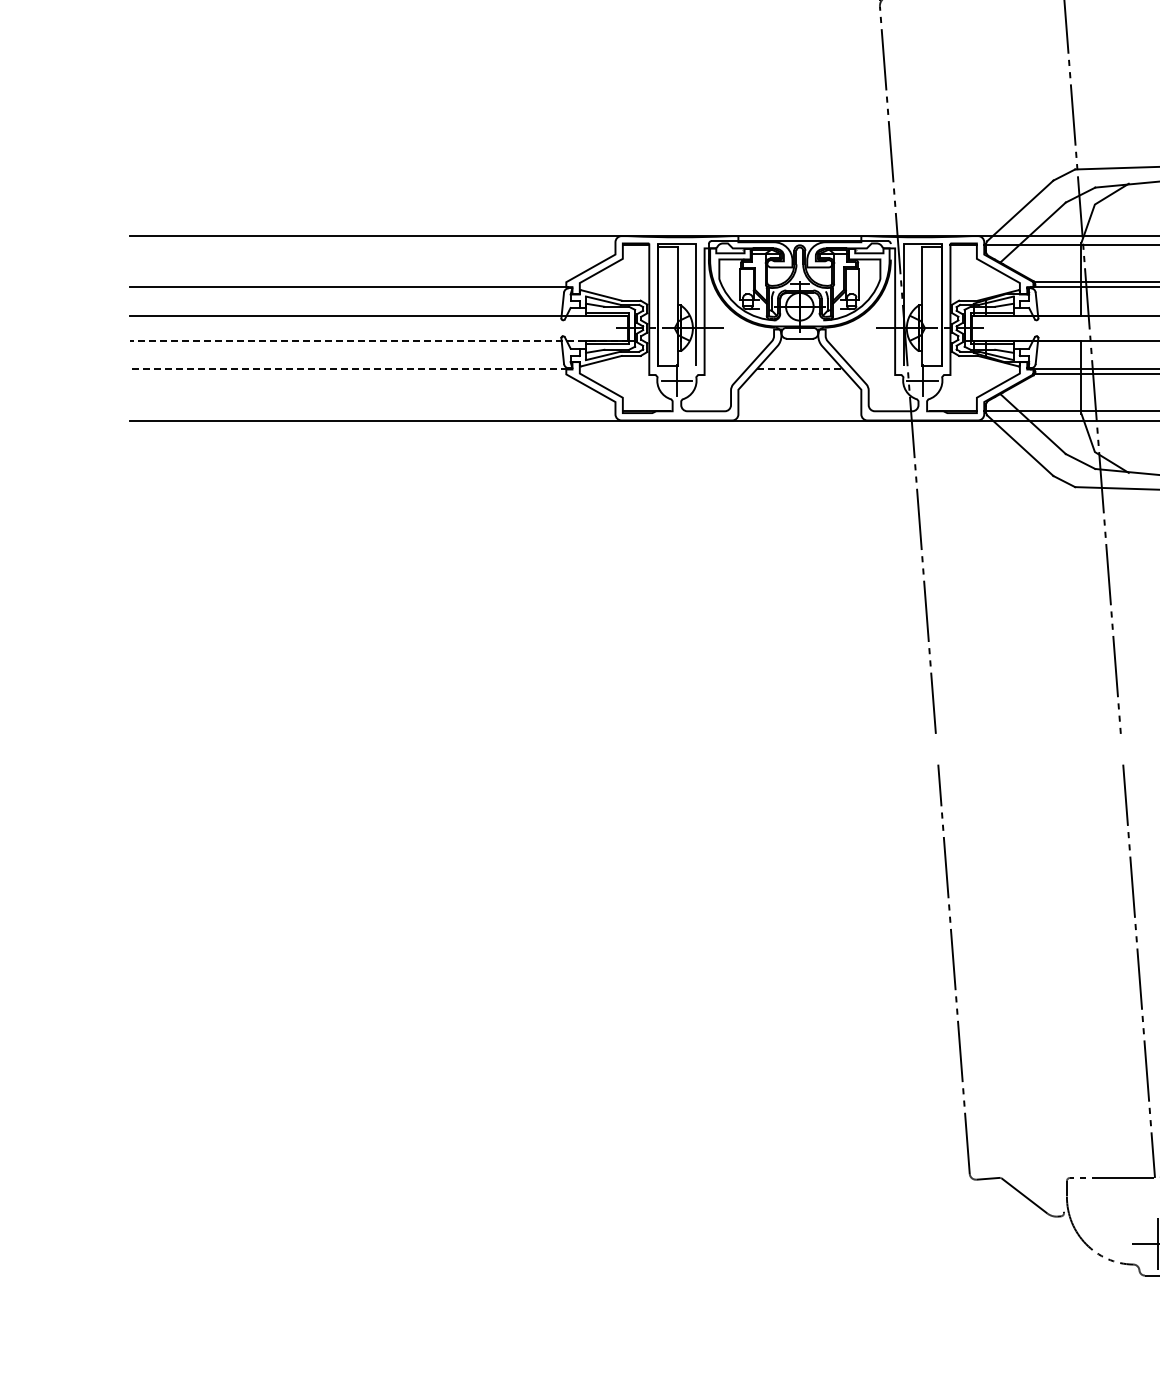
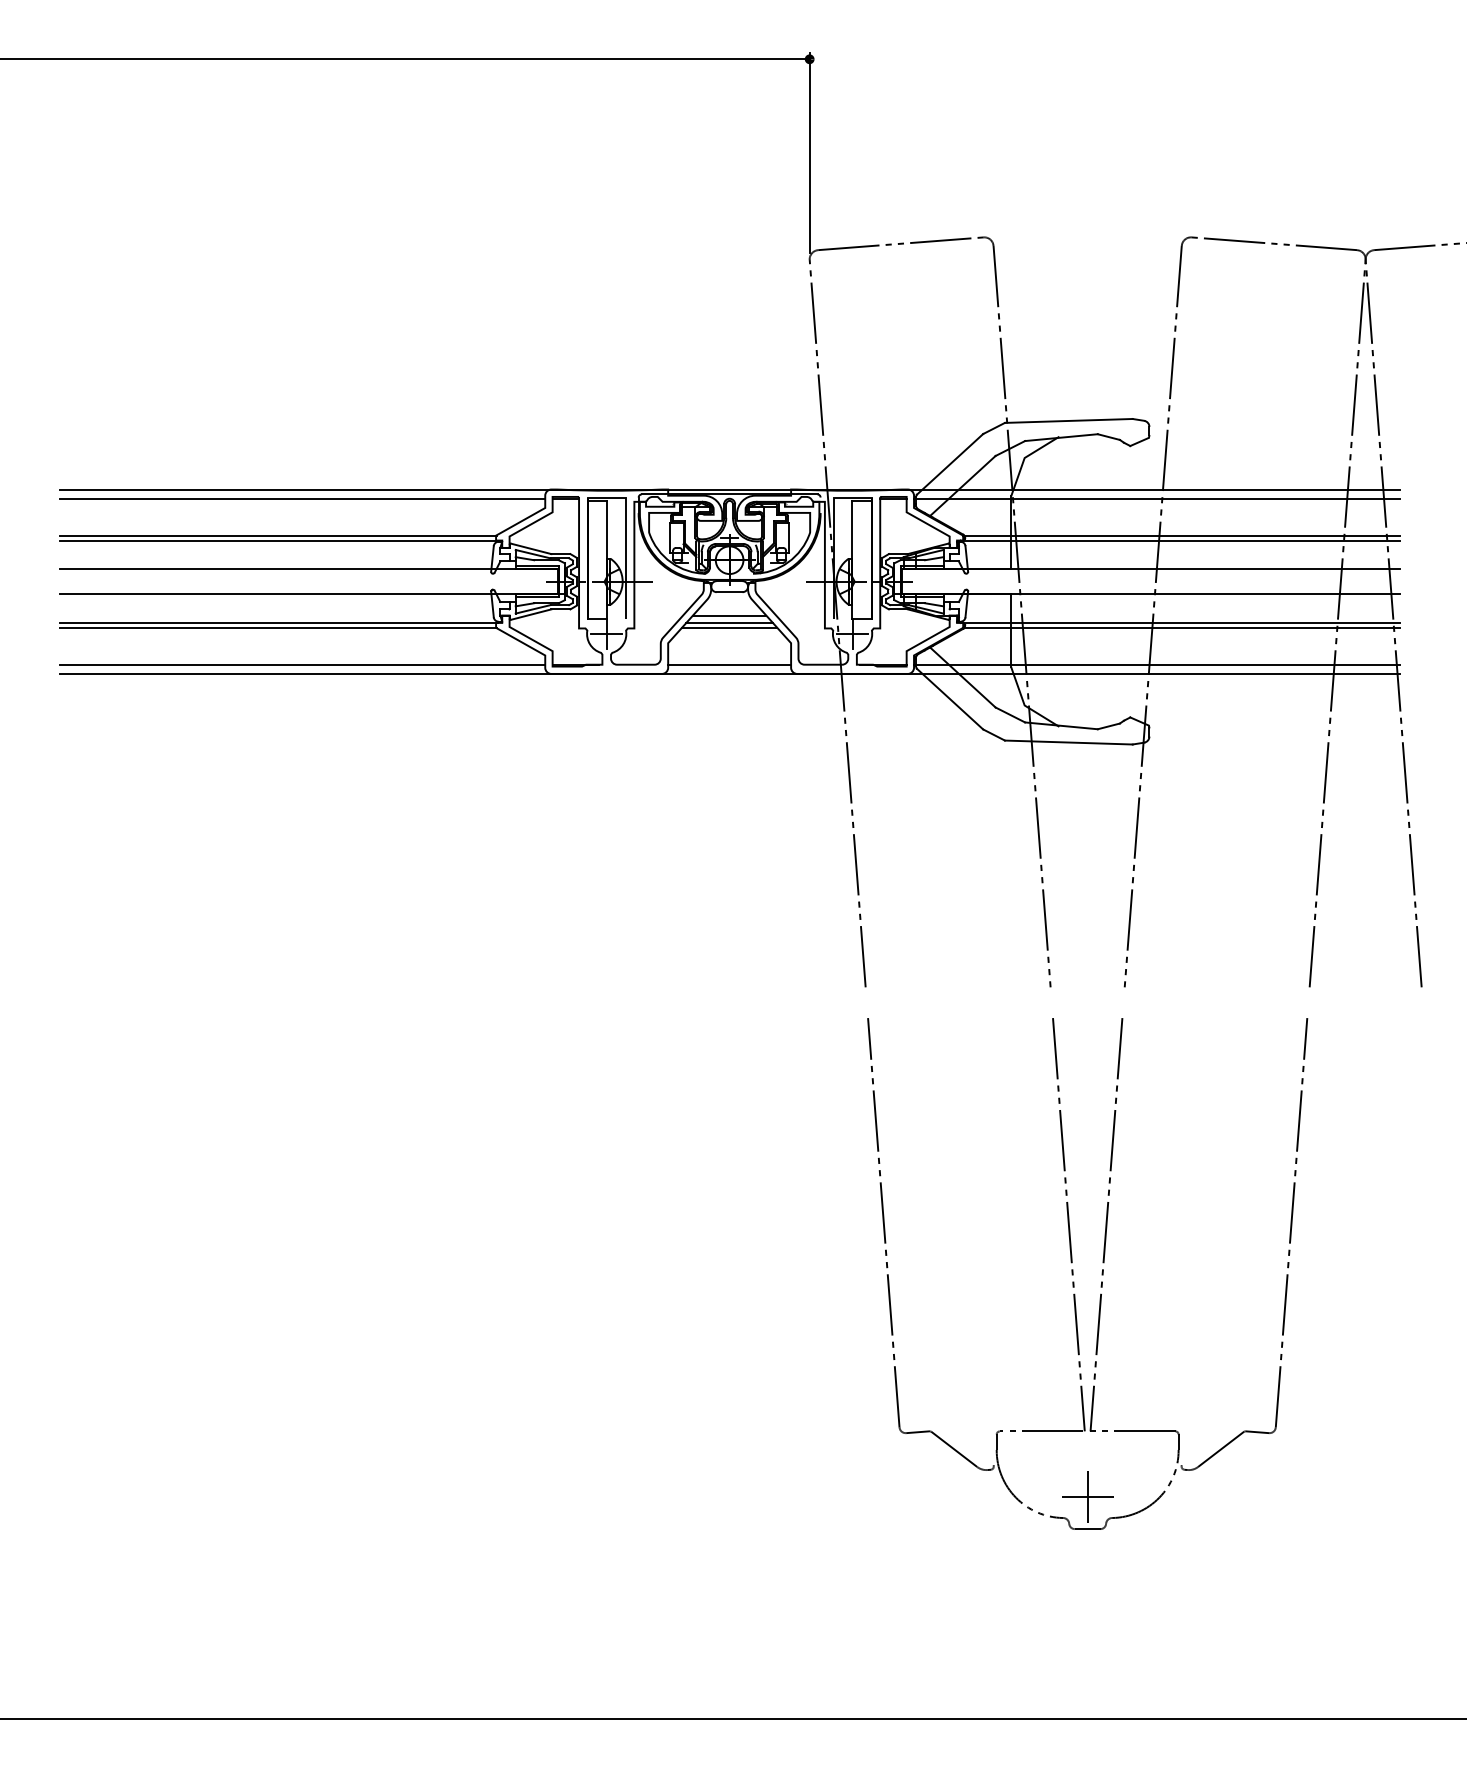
line: (372, 245) -> (302, 498), added
line: (347, 282) -> (277, 535), added
line: (379, 341) -> (309, 594), dashed -> solid
line: (799, 362) -> (729, 615), added
line: (348, 369) -> (278, 622), dashed -> solid
line: (800, 369) -> (730, 622), dashed -> solid
line: (347, 374) -> (277, 627), added
line: (799, 374) -> (729, 627), added
line: (372, 411) -> (302, 664), added
line: (799, 411) -> (729, 664), added

